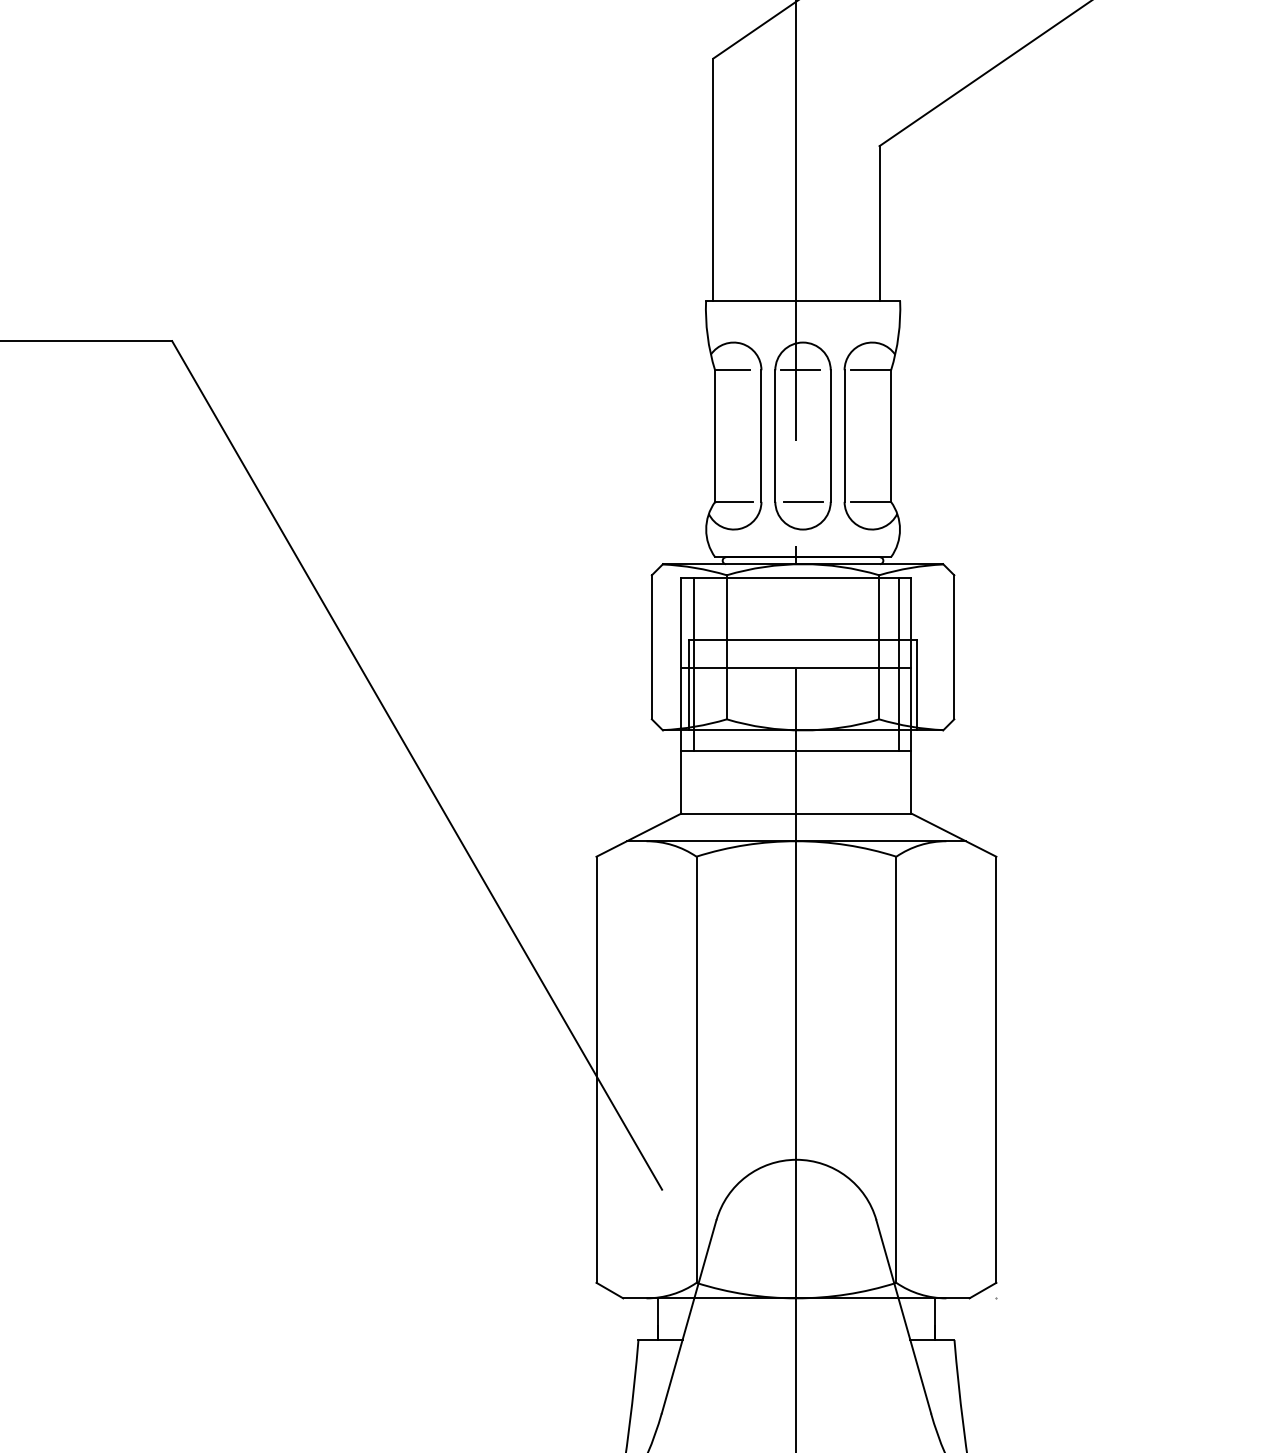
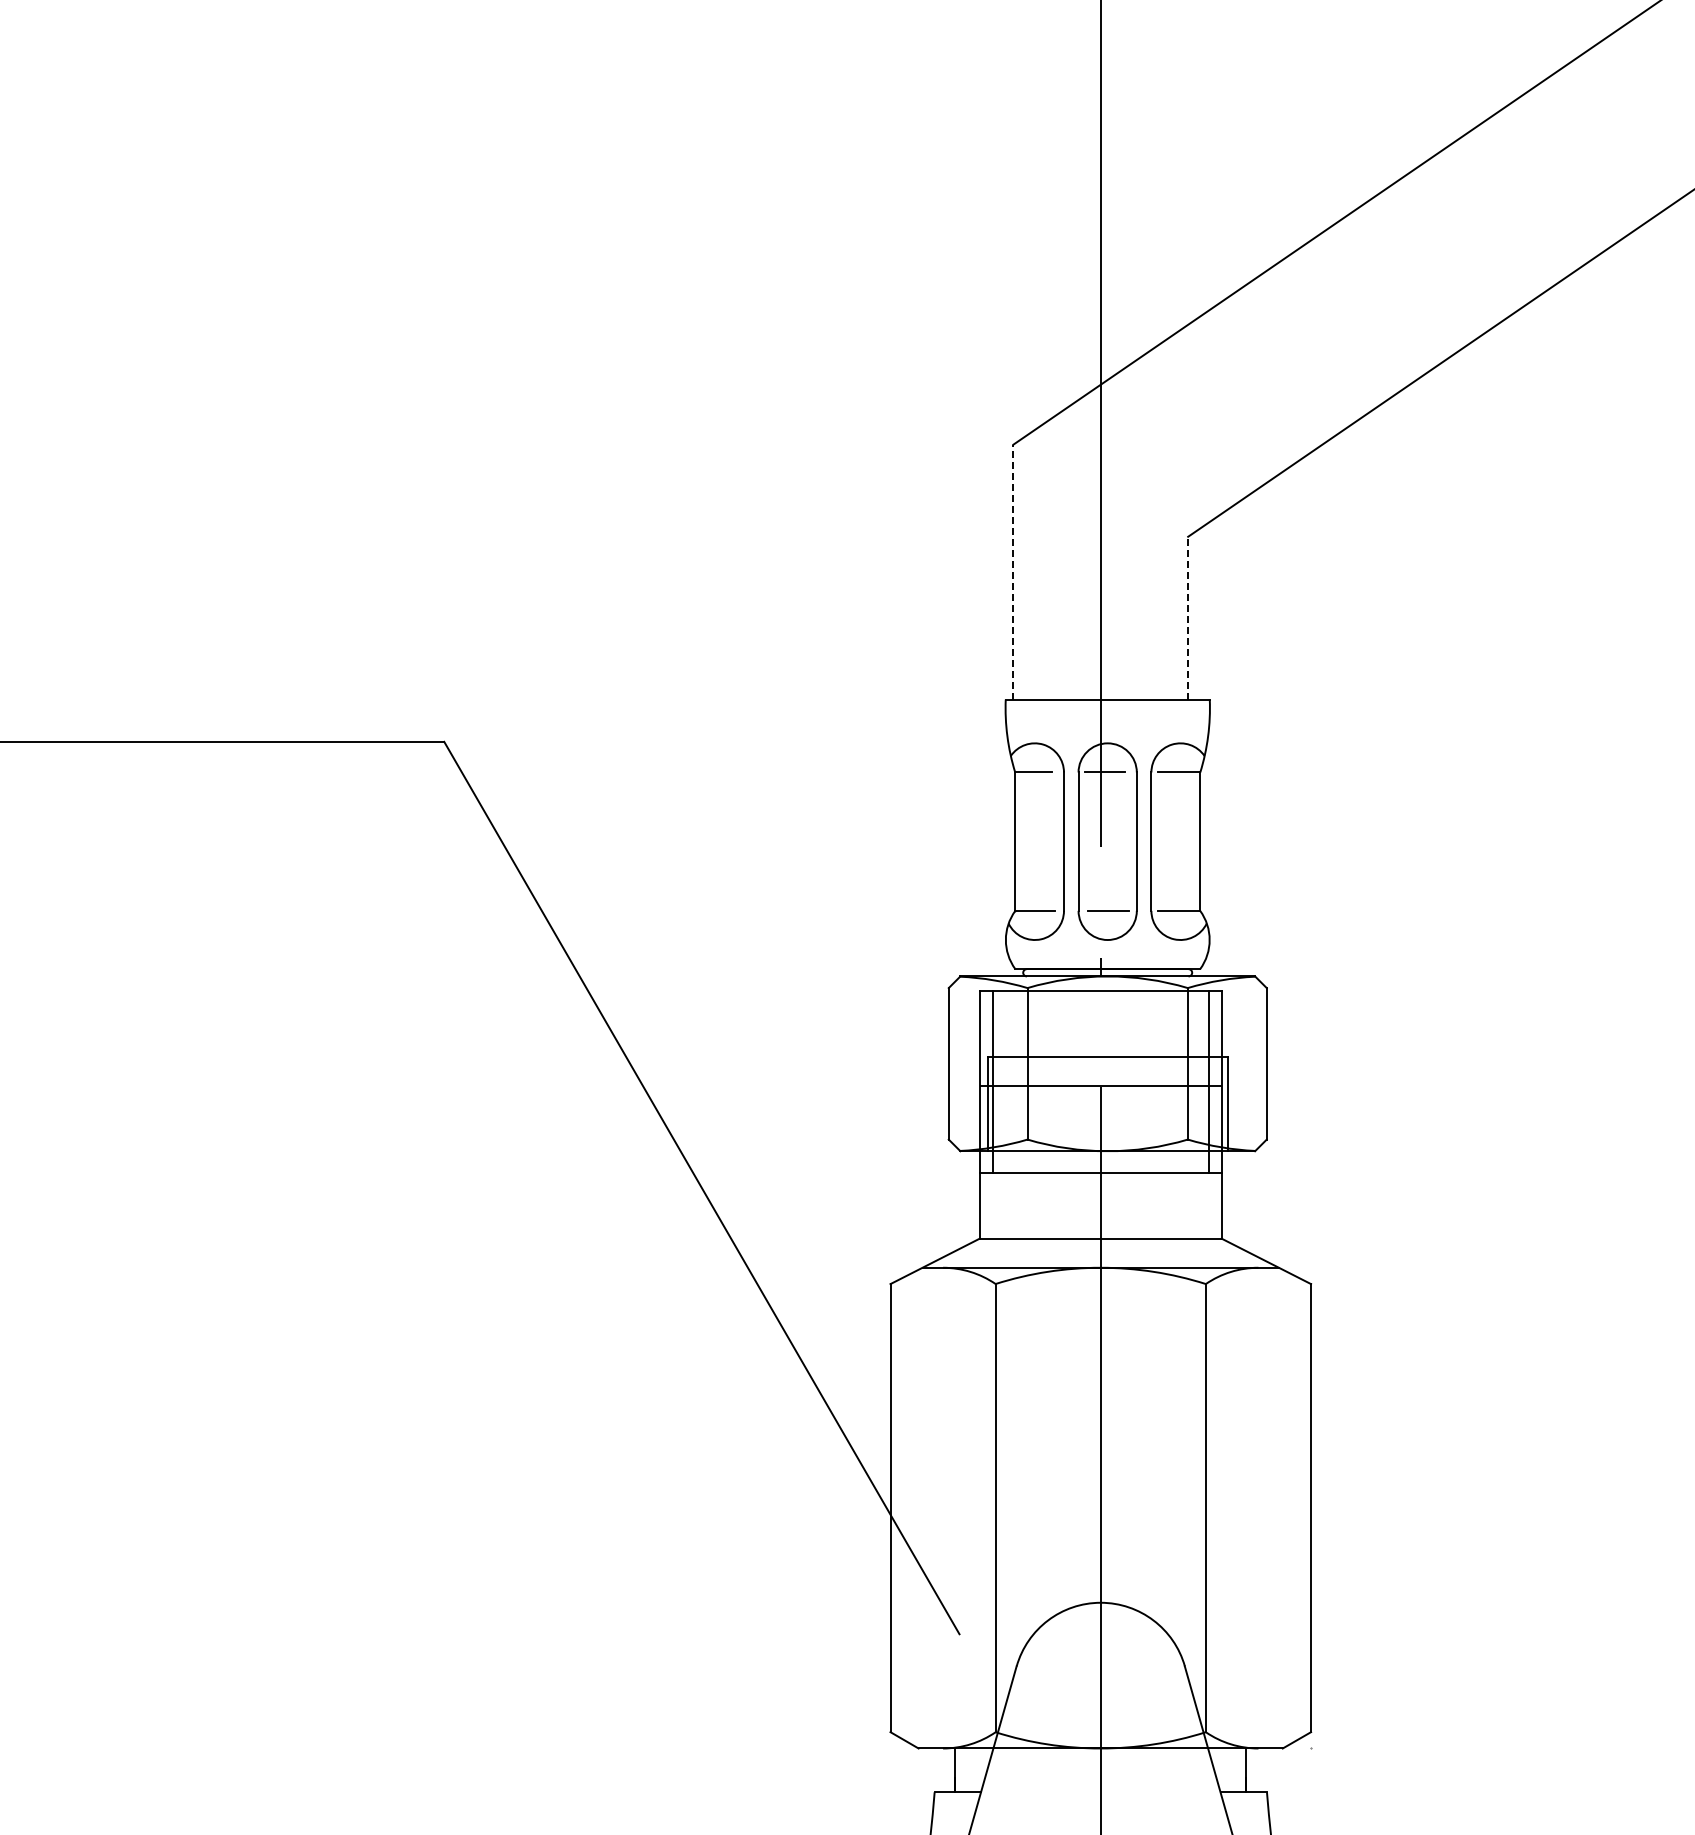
line: (713, 179) -> (1013, 571), solid -> dashed
line: (879, 222) -> (1188, 617), solid -> dashed

